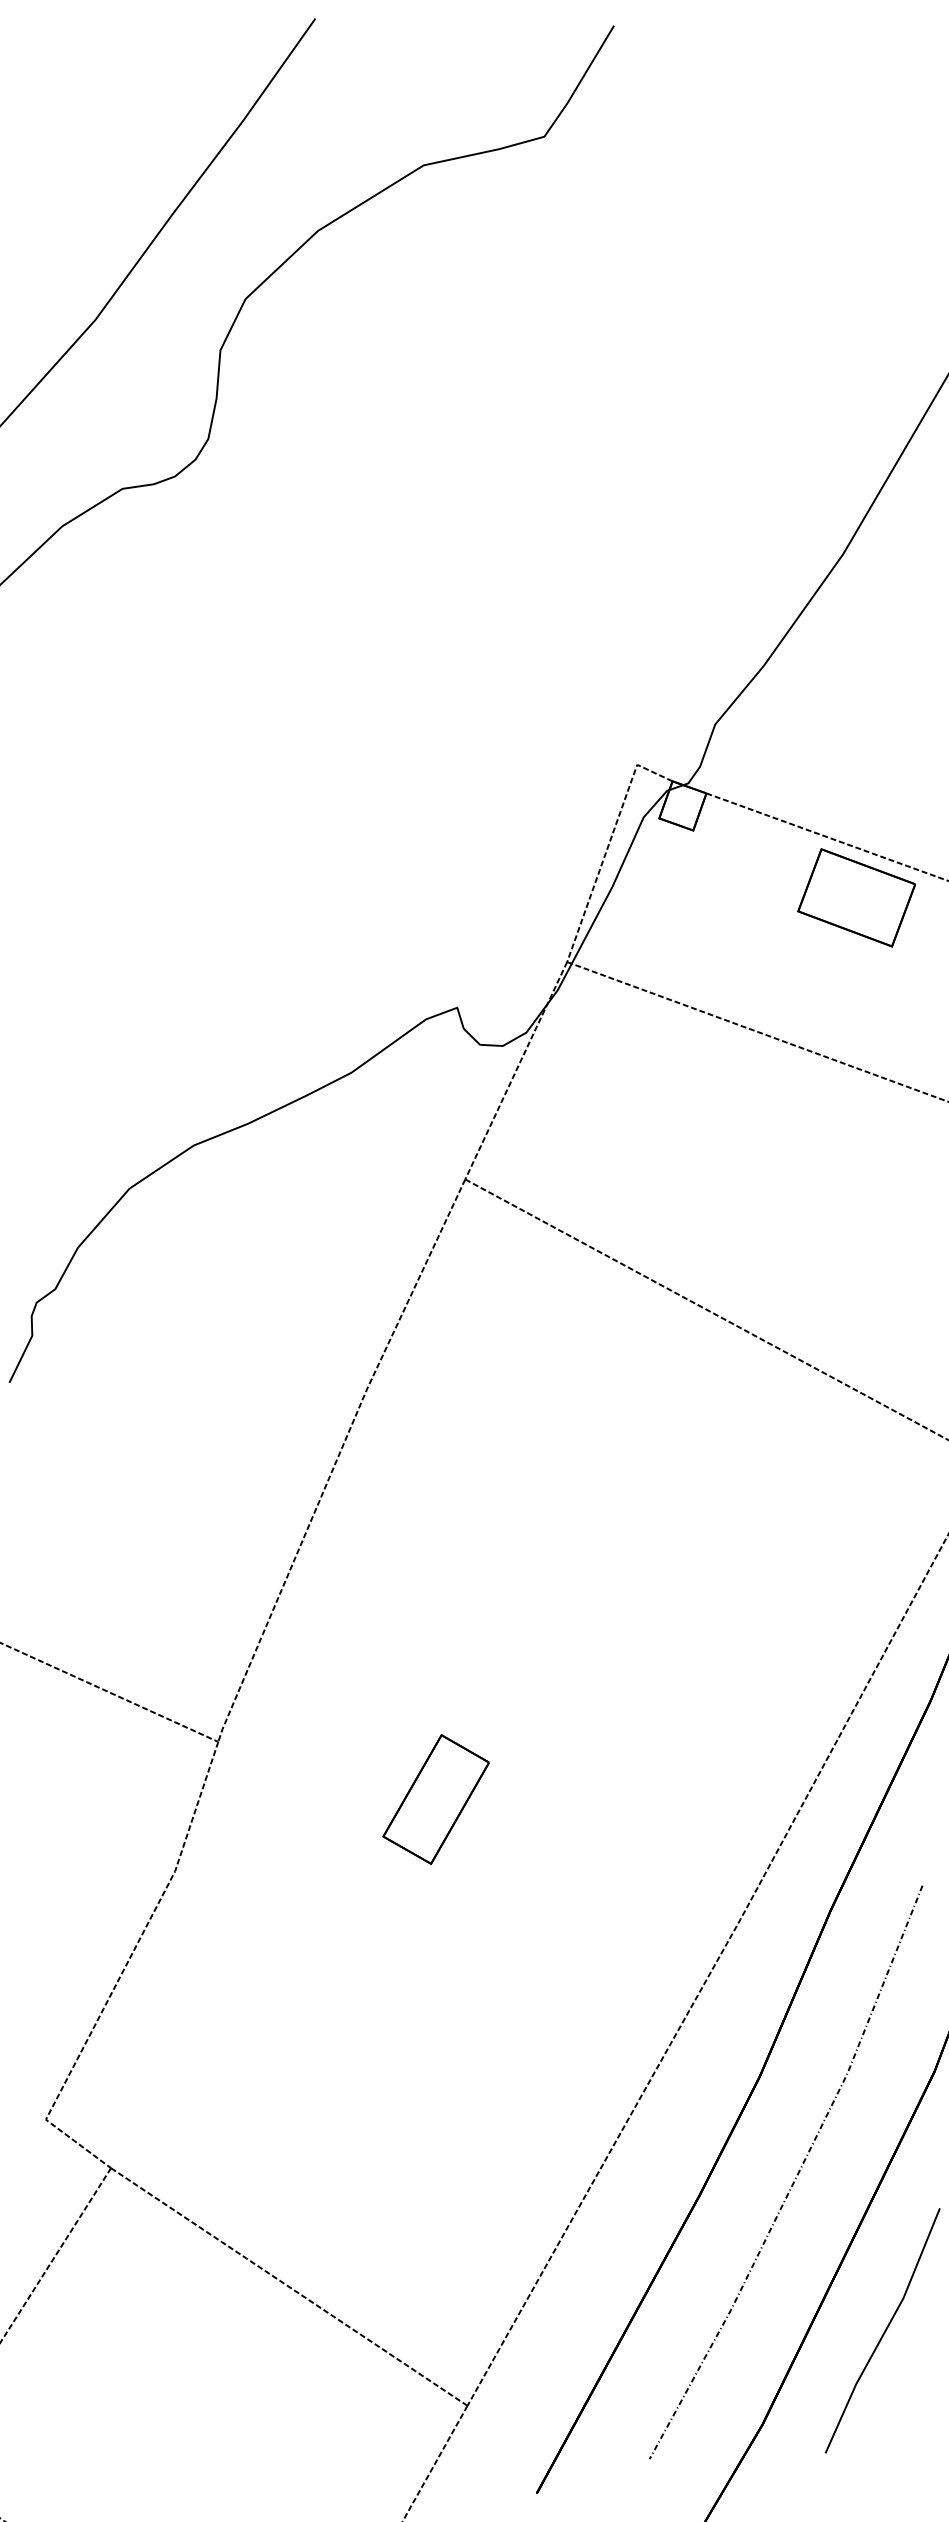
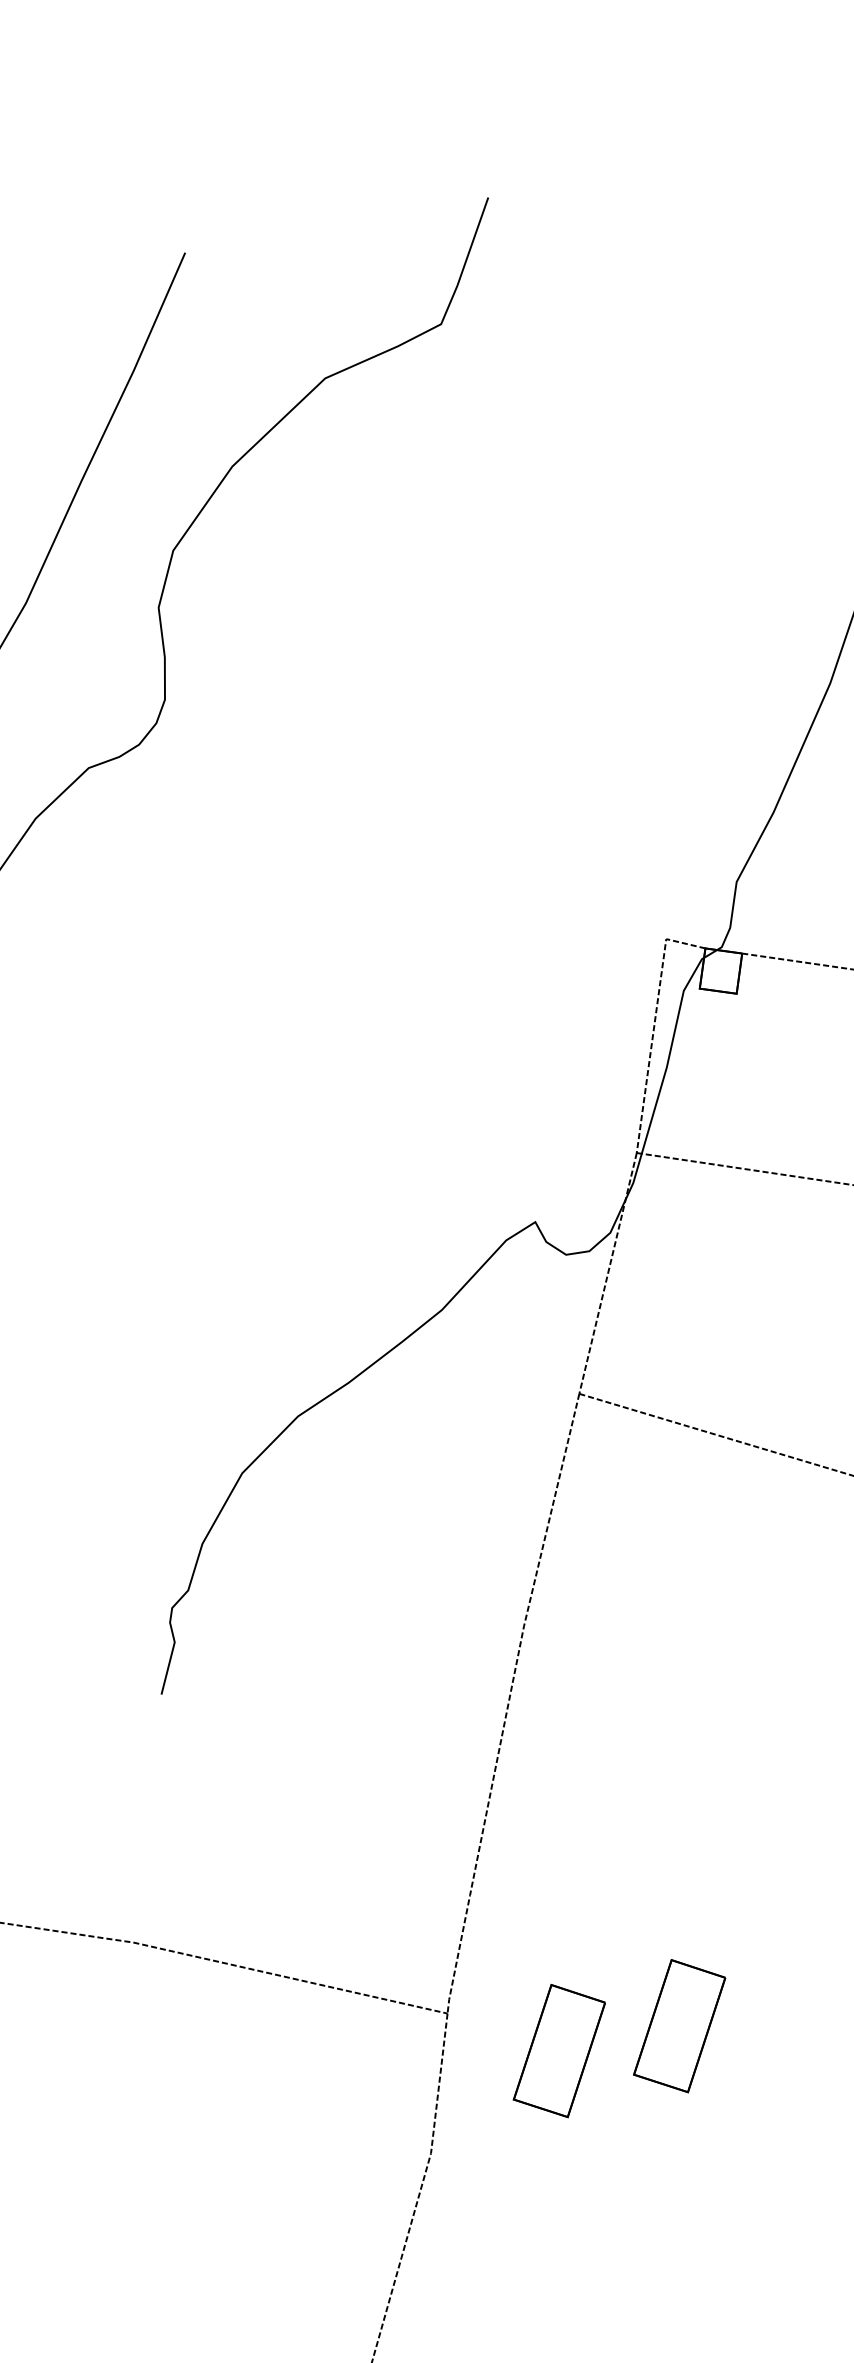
part: (316, 1799) -> (558, 2051), added

